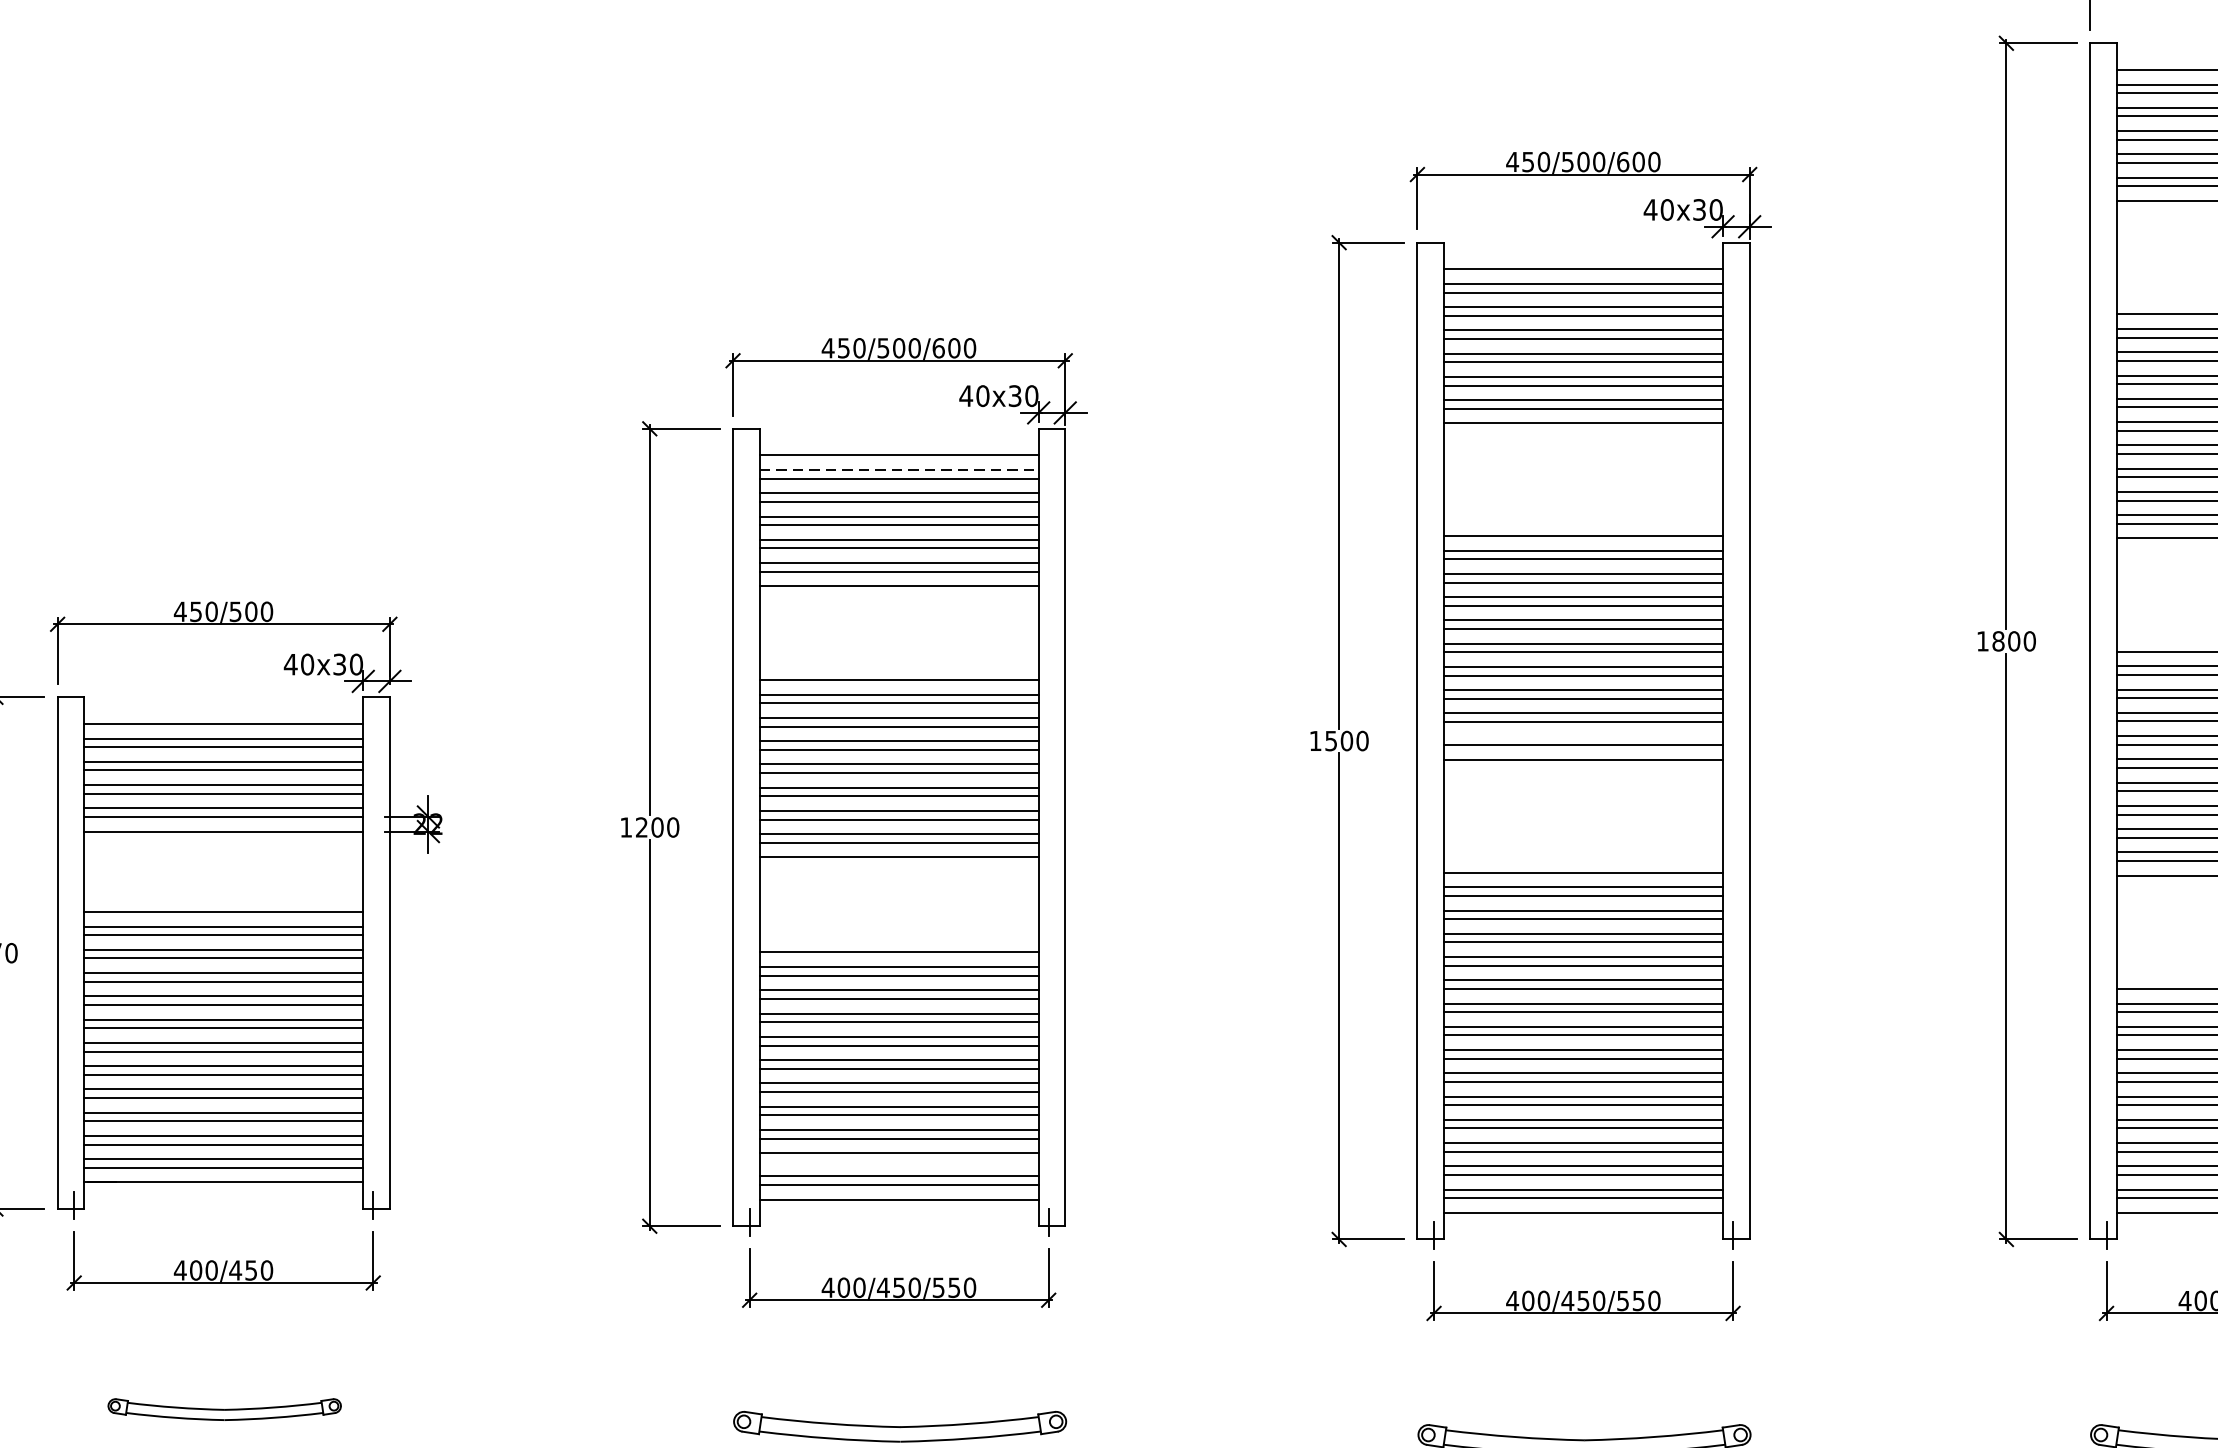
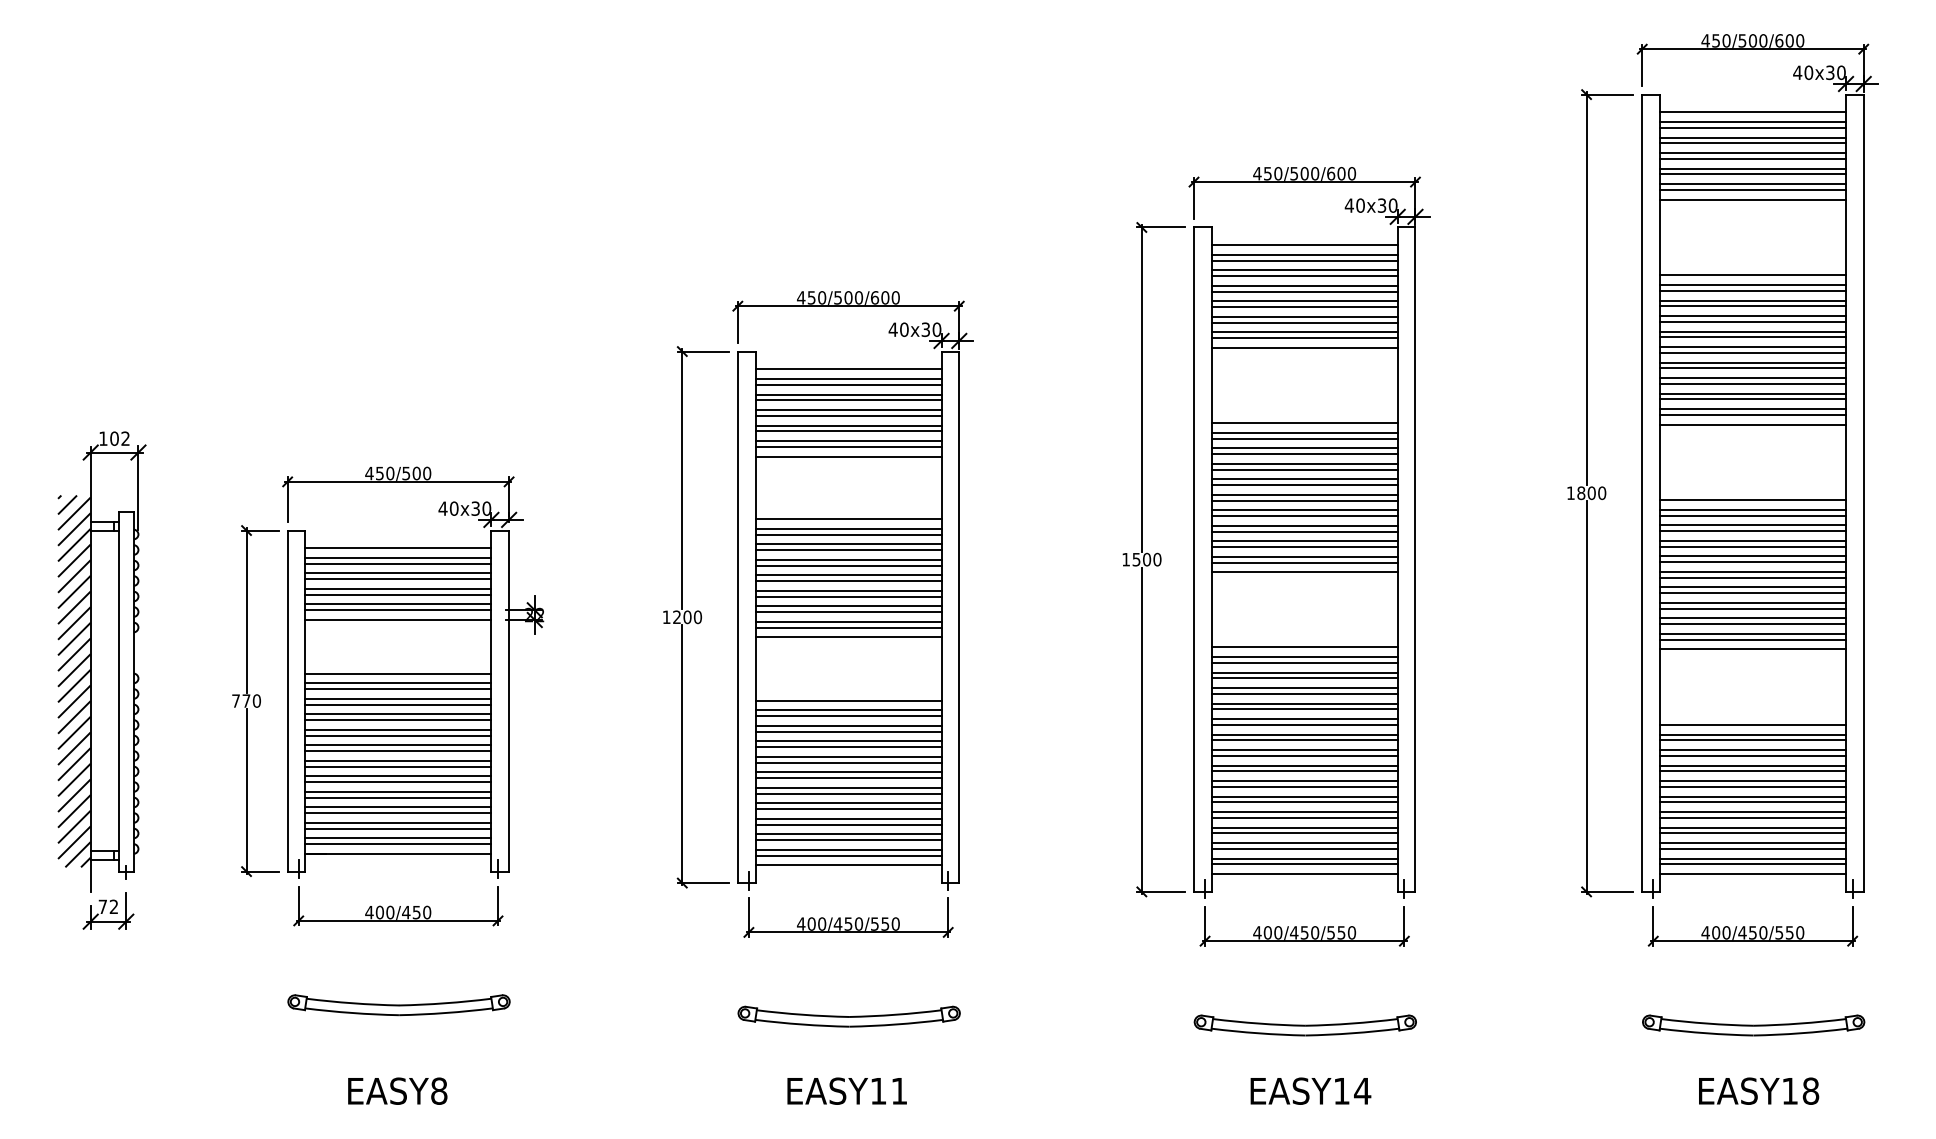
line: (900, 470) -> (849, 379), dashed -> solid
line: (1583, 736) -> (1304, 556), added
line: (899, 1162) -> (848, 840), added
part: (223, 1409) -> (398, 1005), size x1.43

